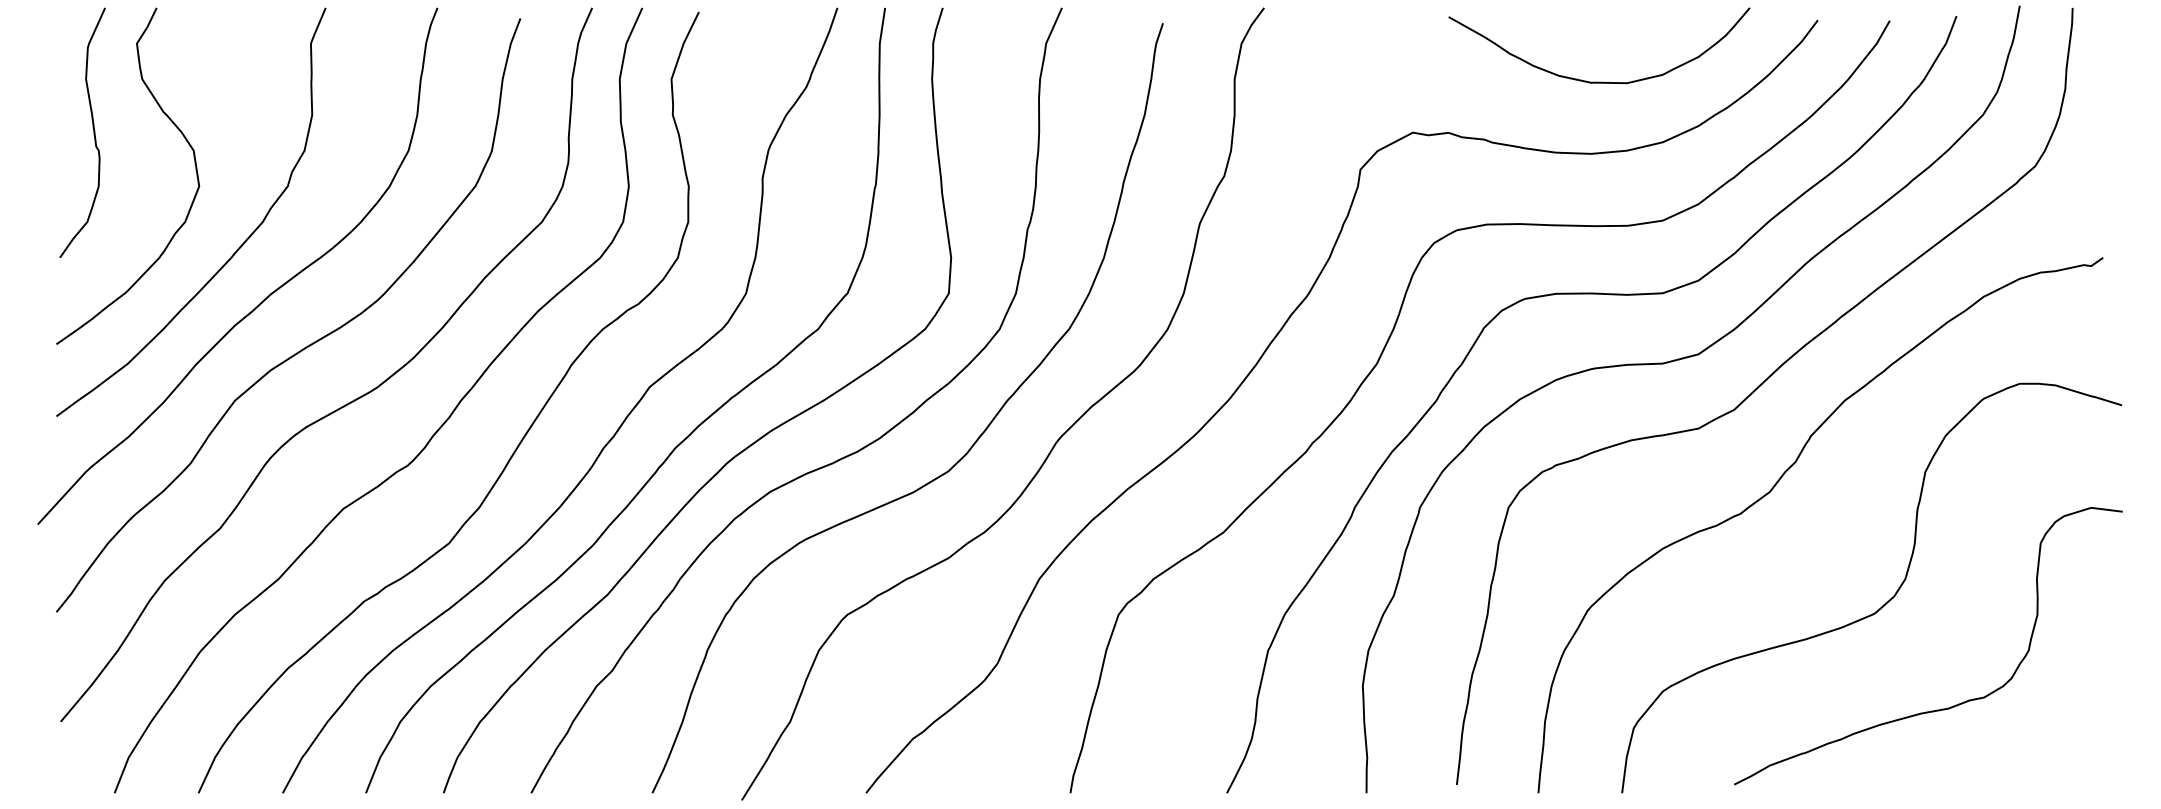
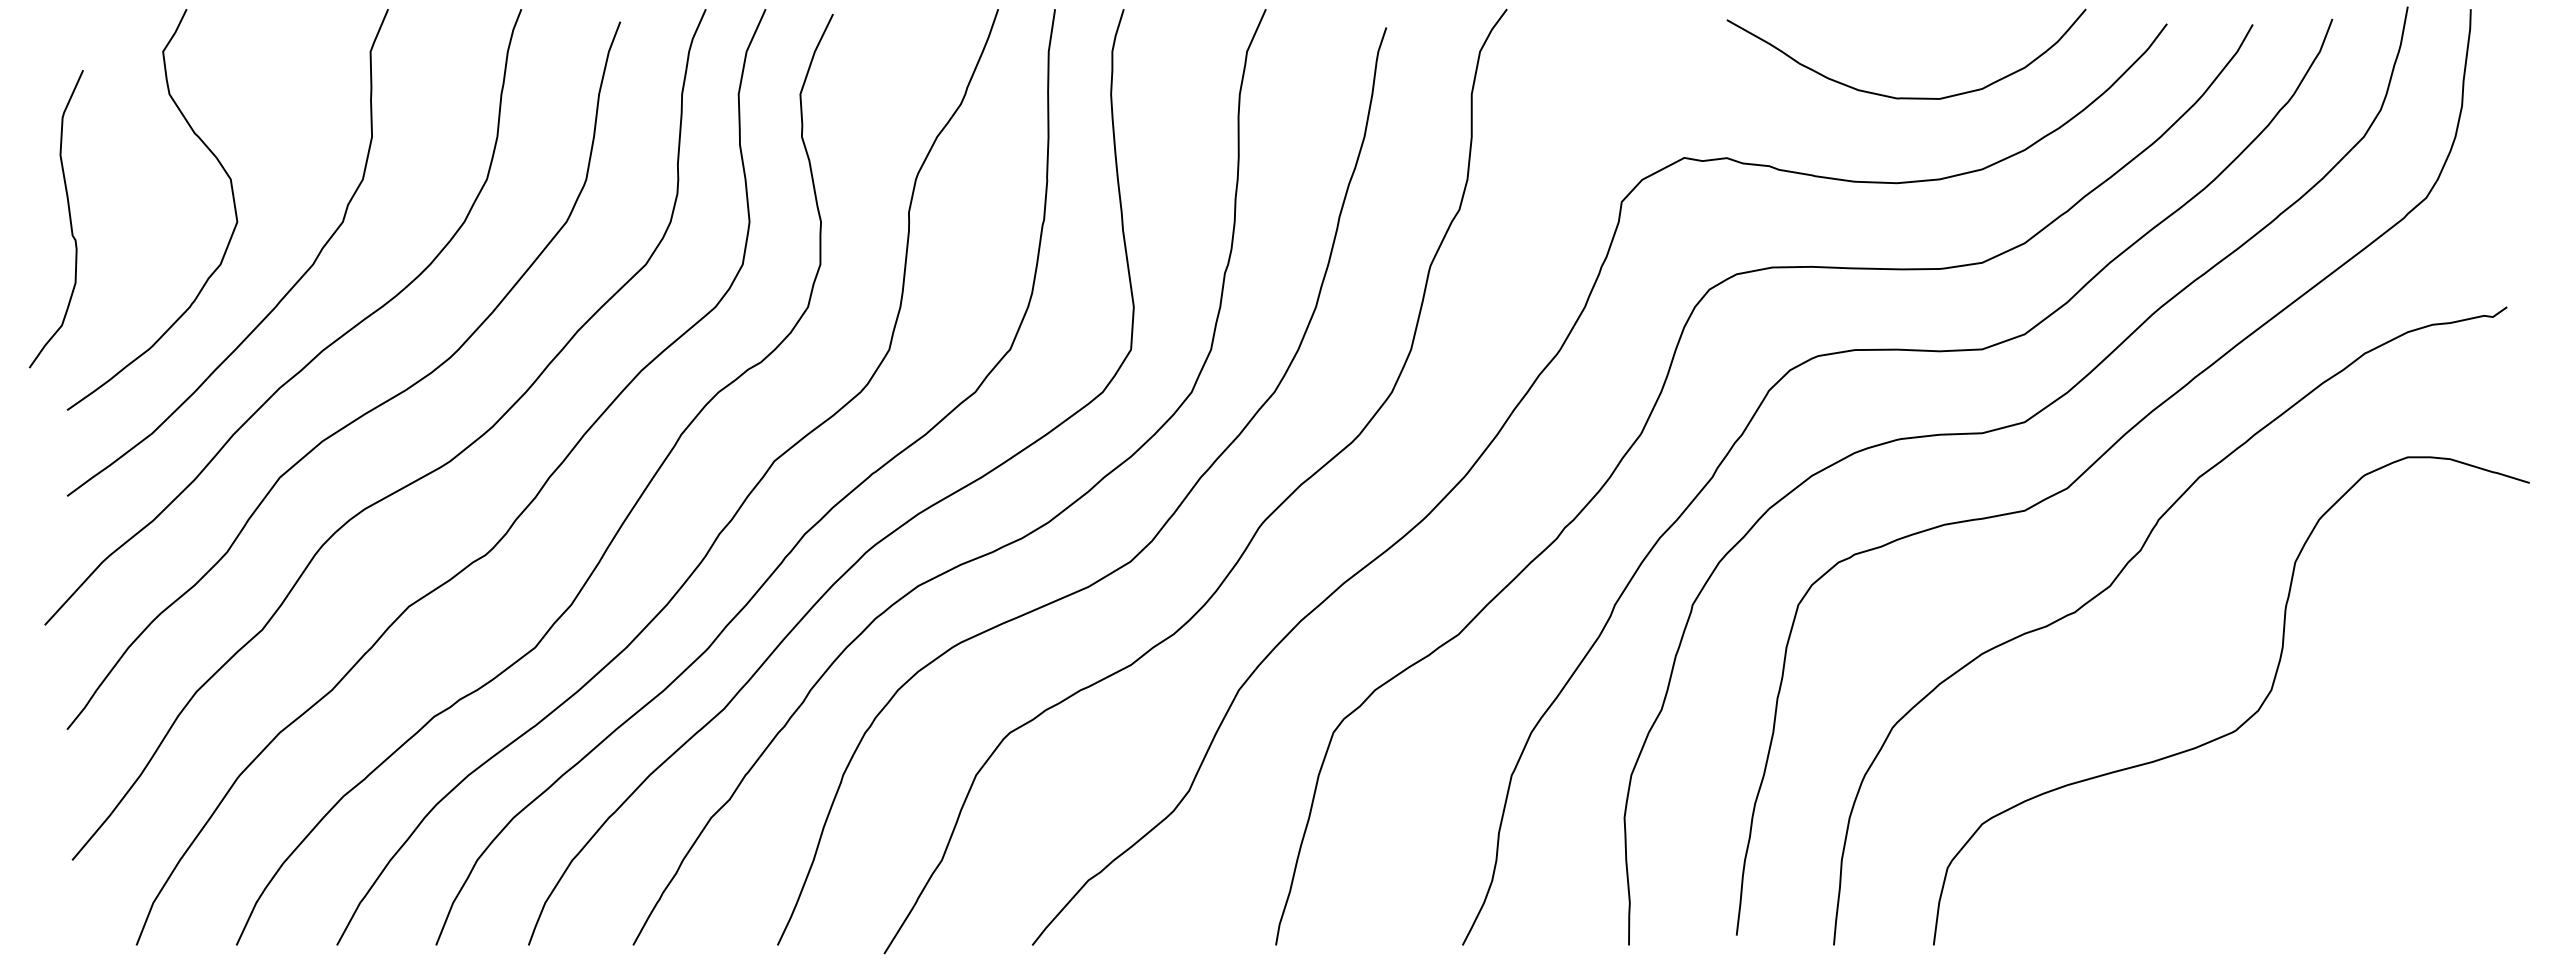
curve: (93, 133) -> (69, 219), moved
curve: (1938, 709) -> (2310, 845), removed

